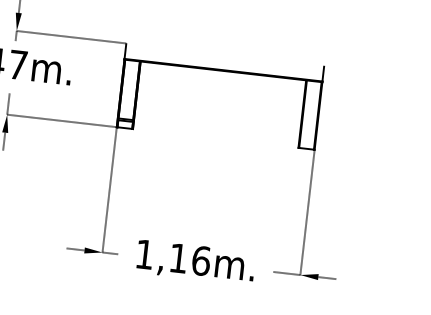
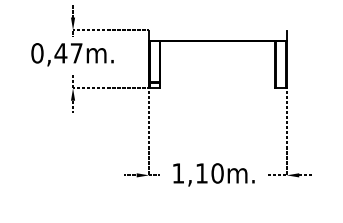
text: (201, 261) -> (217, 173), 1,16m. -> 1,10m.

